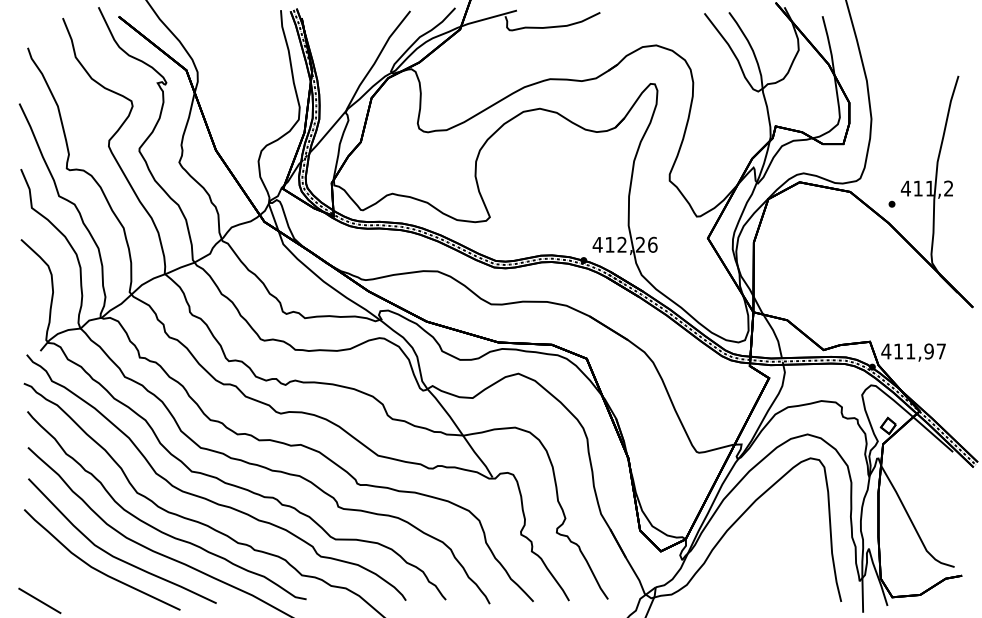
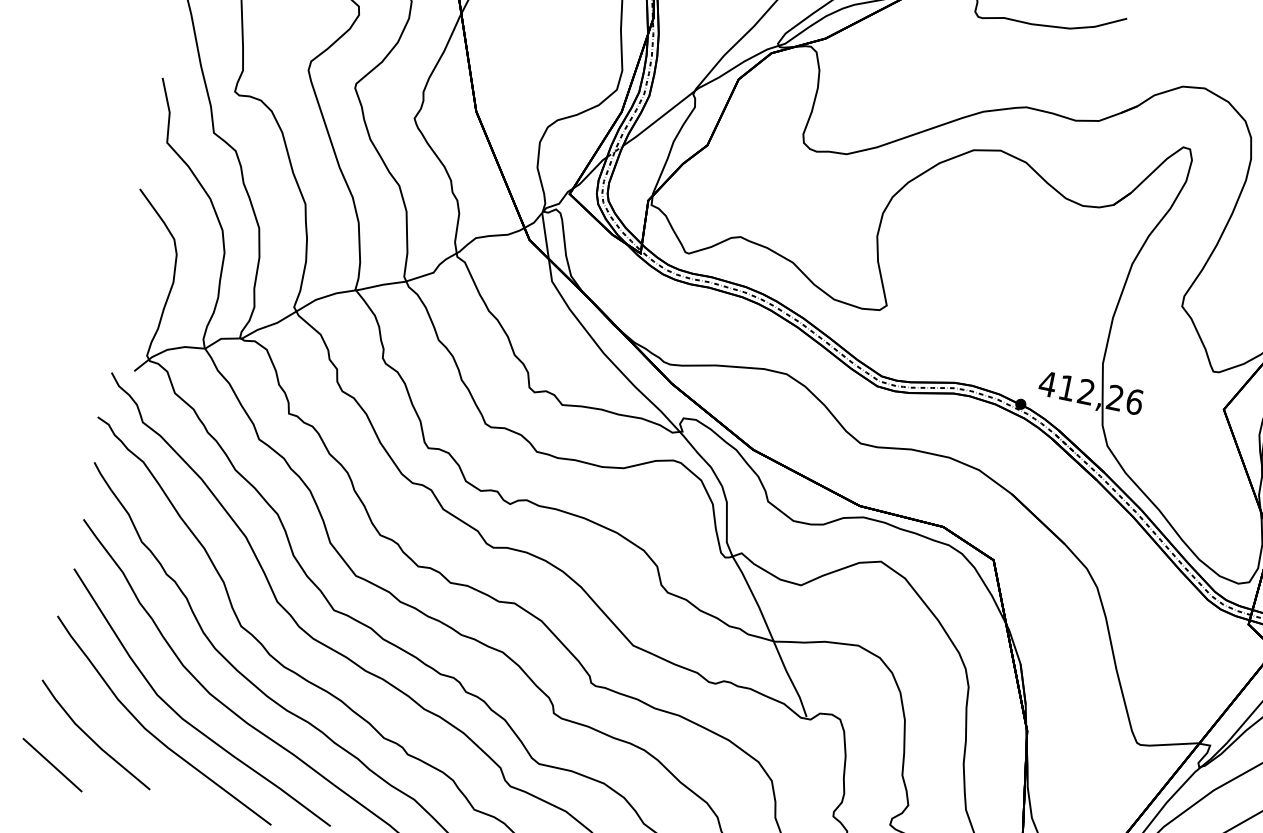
line: (60, 579) -> (92, 738), added

